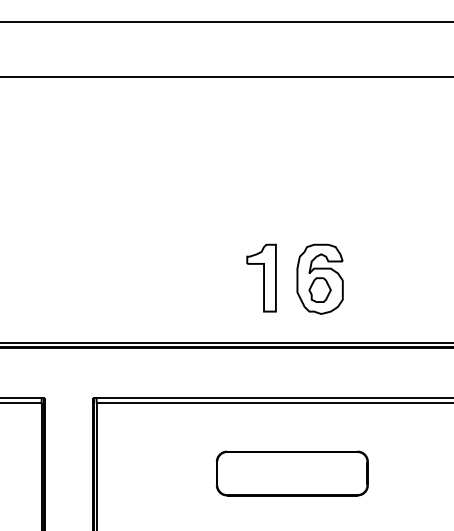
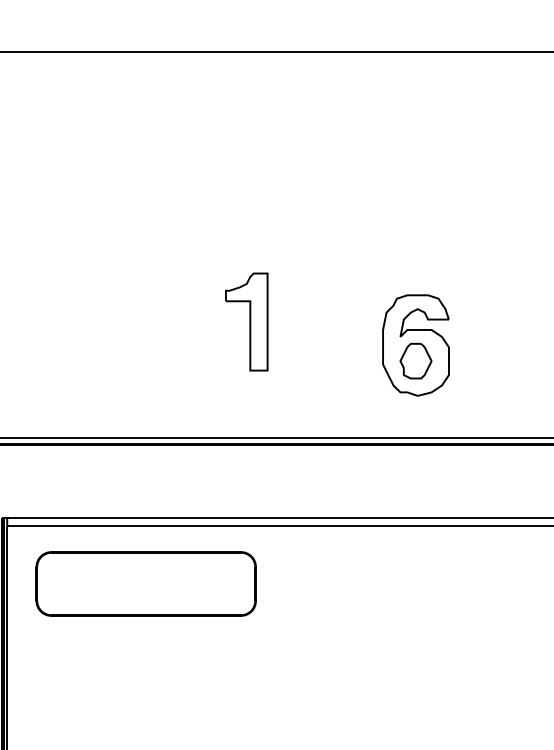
part: (261, 277) -> (246, 321), moved
part: (319, 278) -> (415, 344), moved
part: (291, 473) -> (144, 583), moved

